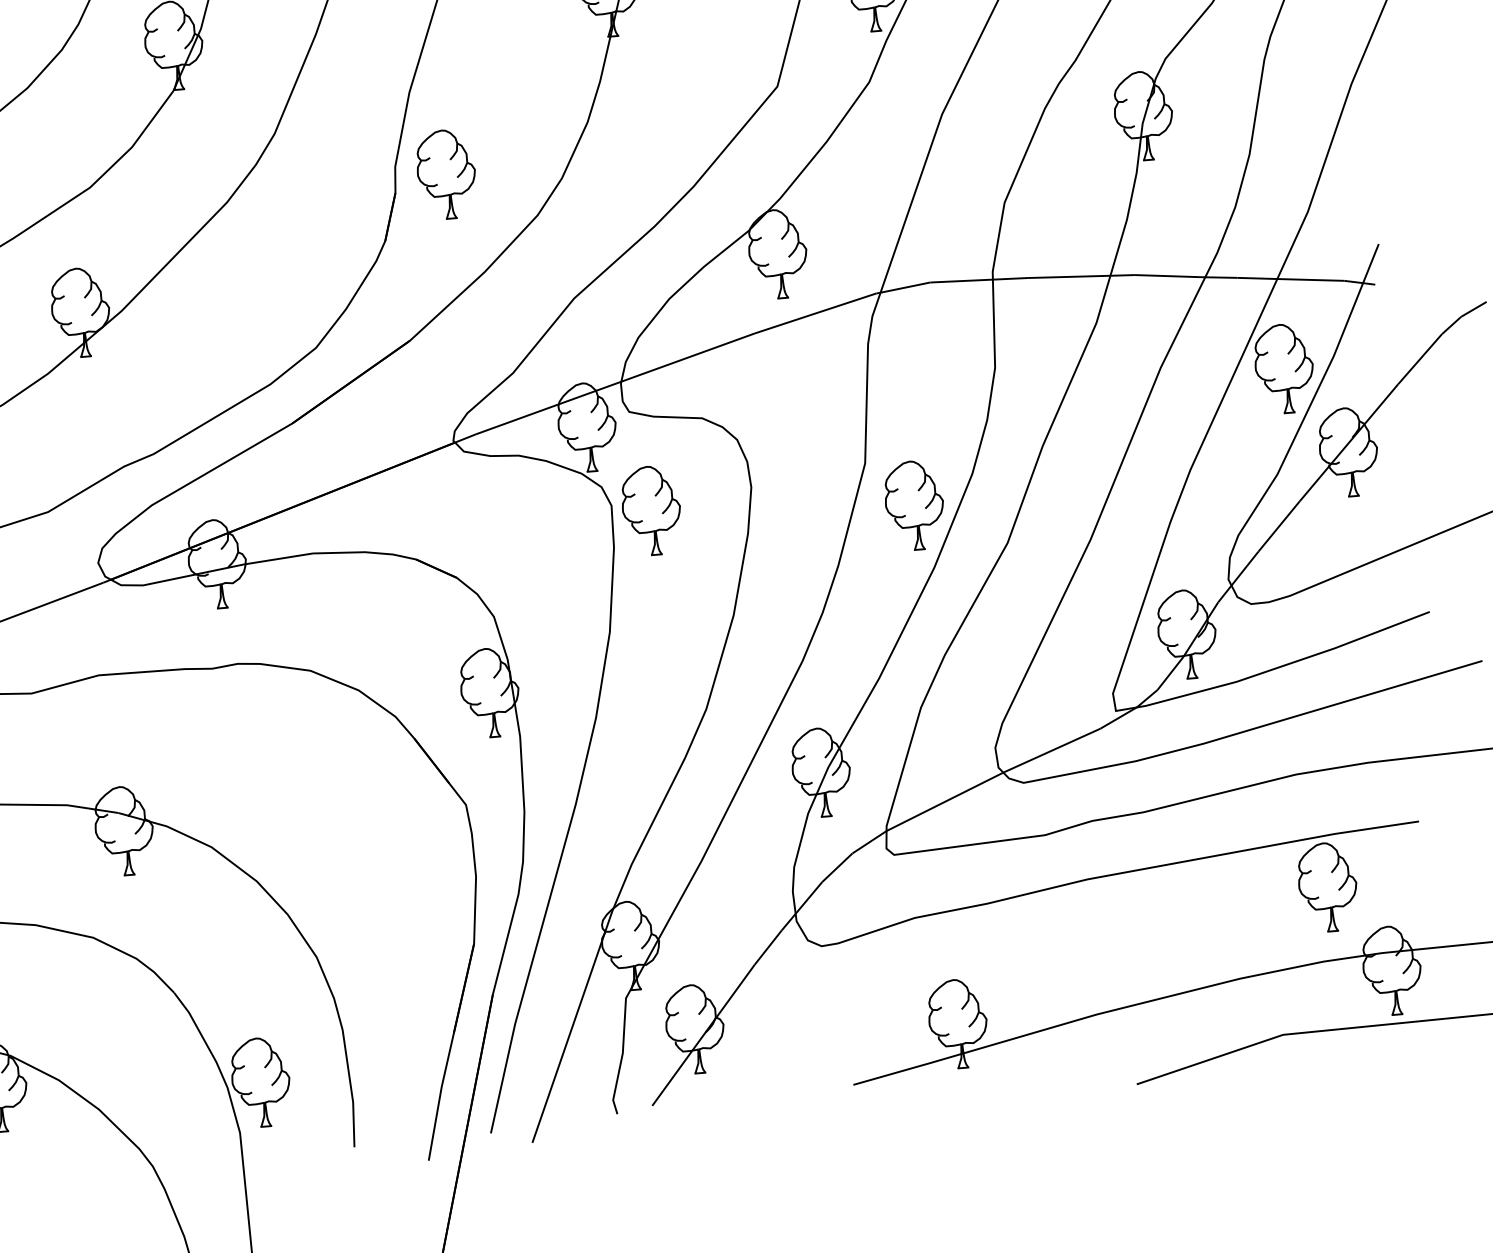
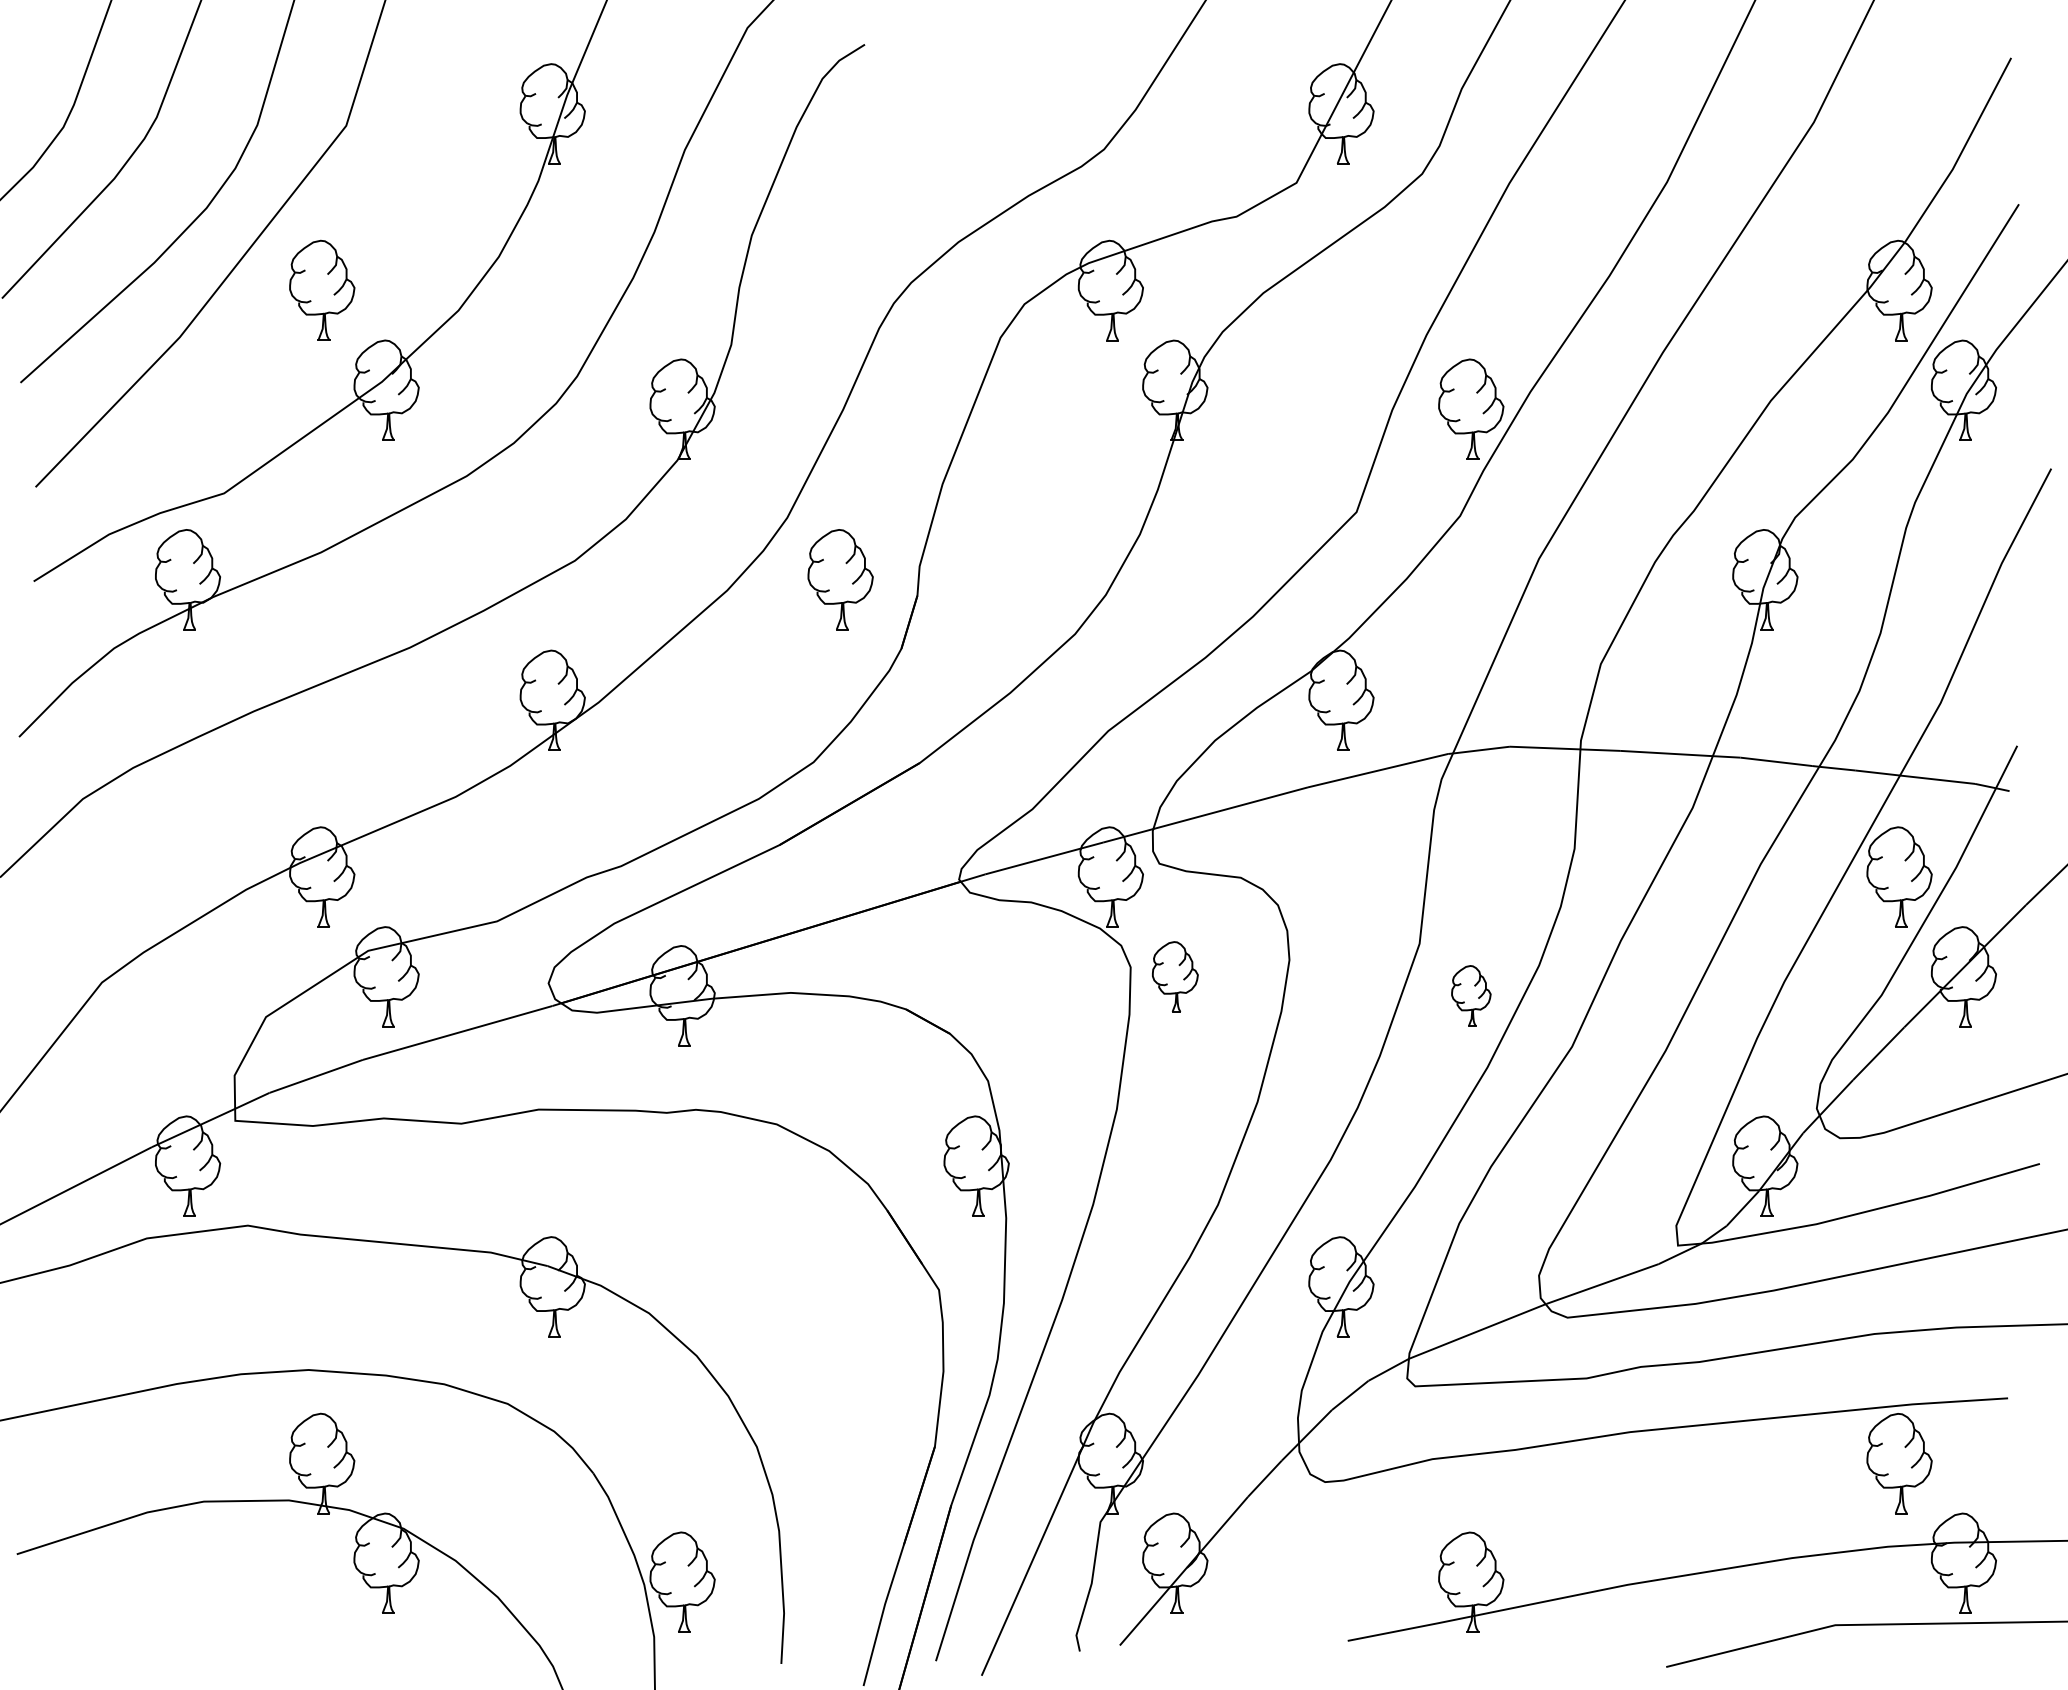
part: (446, 174) -> (840, 579), moved
part: (914, 505) -> (1471, 995), size x0.6
part: (651, 510) -> (1175, 976), size x0.7

